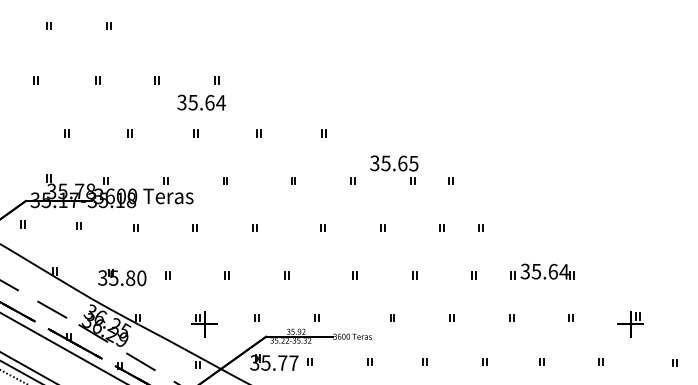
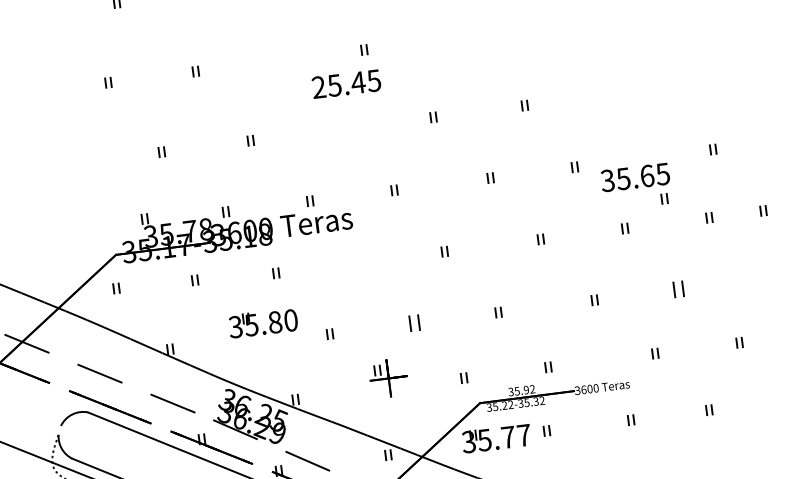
part: (156, 80) -> (278, 60), removed
text: (201, 102) -> (346, 83), 35.64 -> 25.45
part: (195, 133) -> (343, 128), removed
part: (394, 169) -> (636, 185), moved
part: (194, 227) -> (359, 261), removed
part: (226, 275) -> (413, 323), size x1.6
part: (414, 275) -> (678, 289), size x1.6
part: (473, 275) -> (762, 279), removed
part: (122, 277) -> (263, 322), moved
part: (204, 324) -> (388, 378), moved

